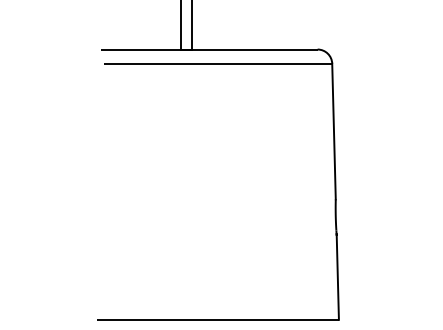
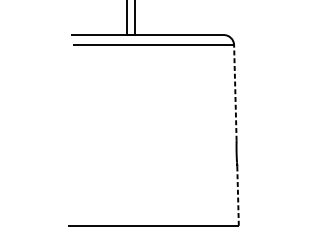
line: (334, 131) -> (235, 92), solid -> dashed
line: (337, 277) -> (237, 195), solid -> dashed

